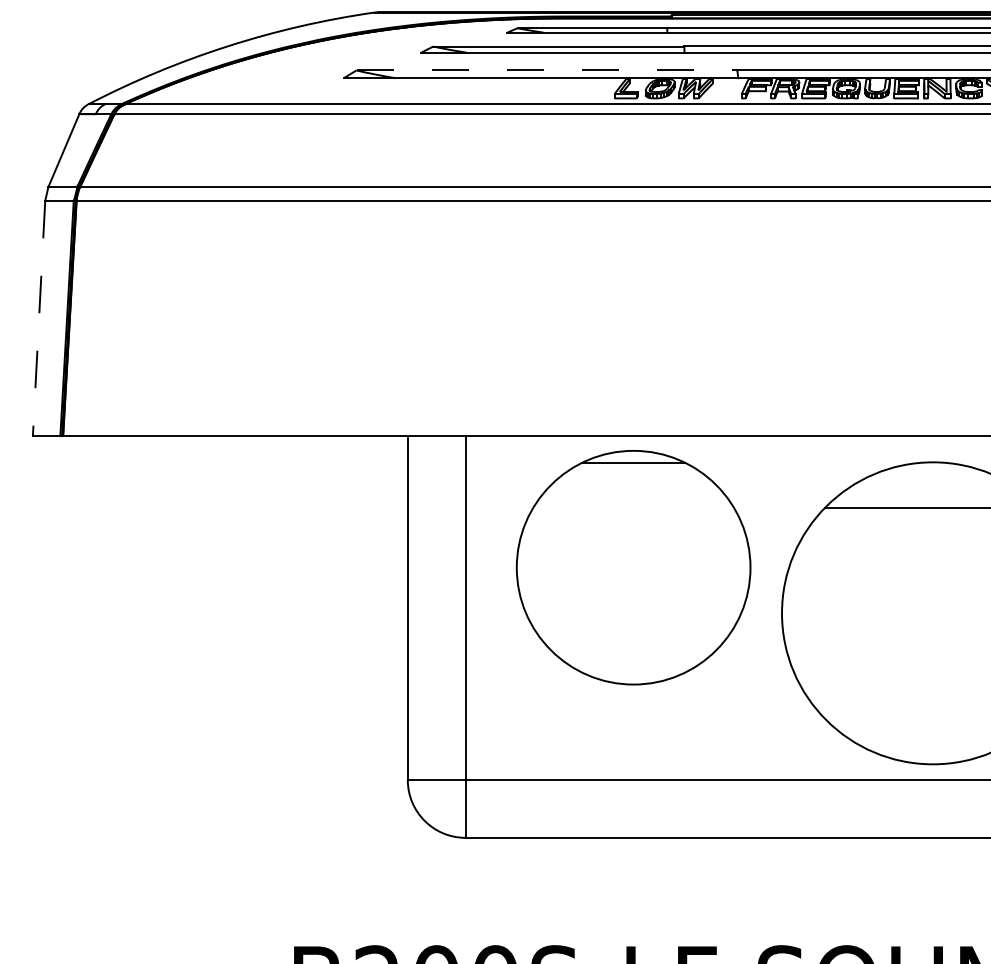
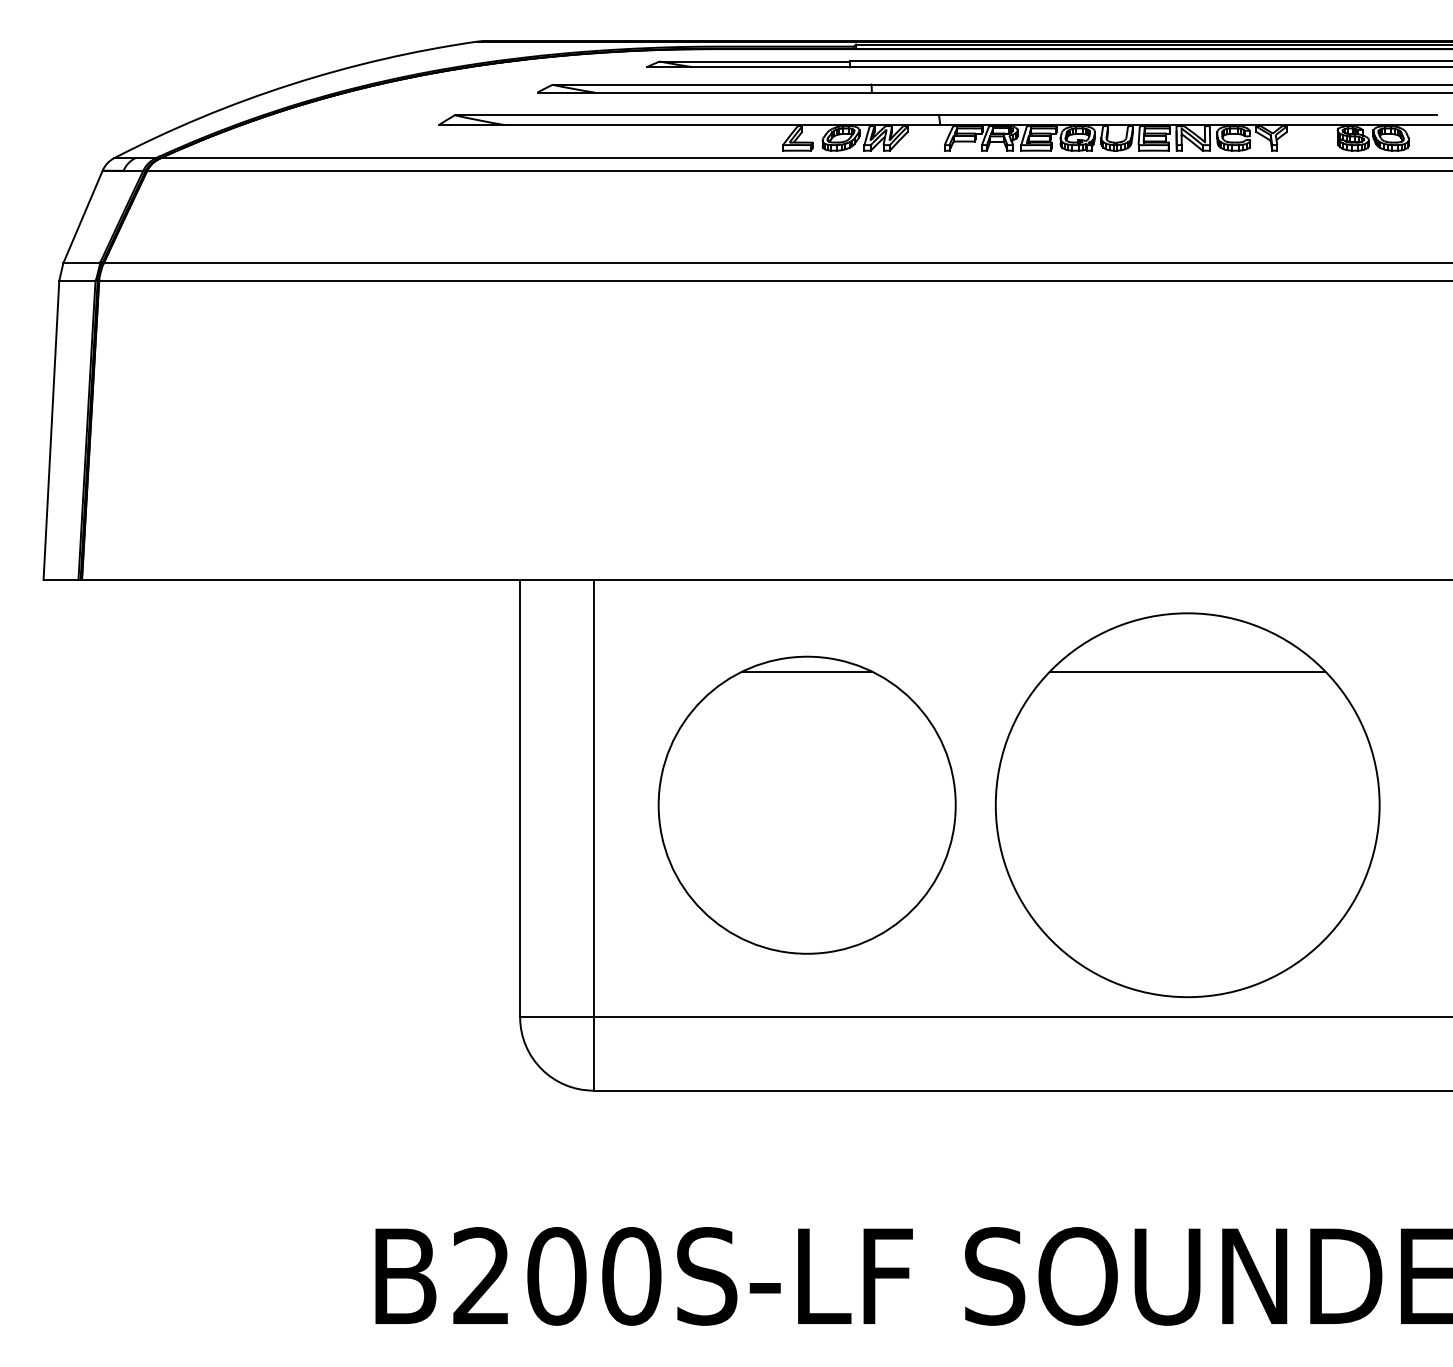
line: (547, 70) -> (697, 115), dashed -> solid
line: (39, 318) -> (51, 430), dashed -> solid
part: (633, 567) -> (806, 804), moved

